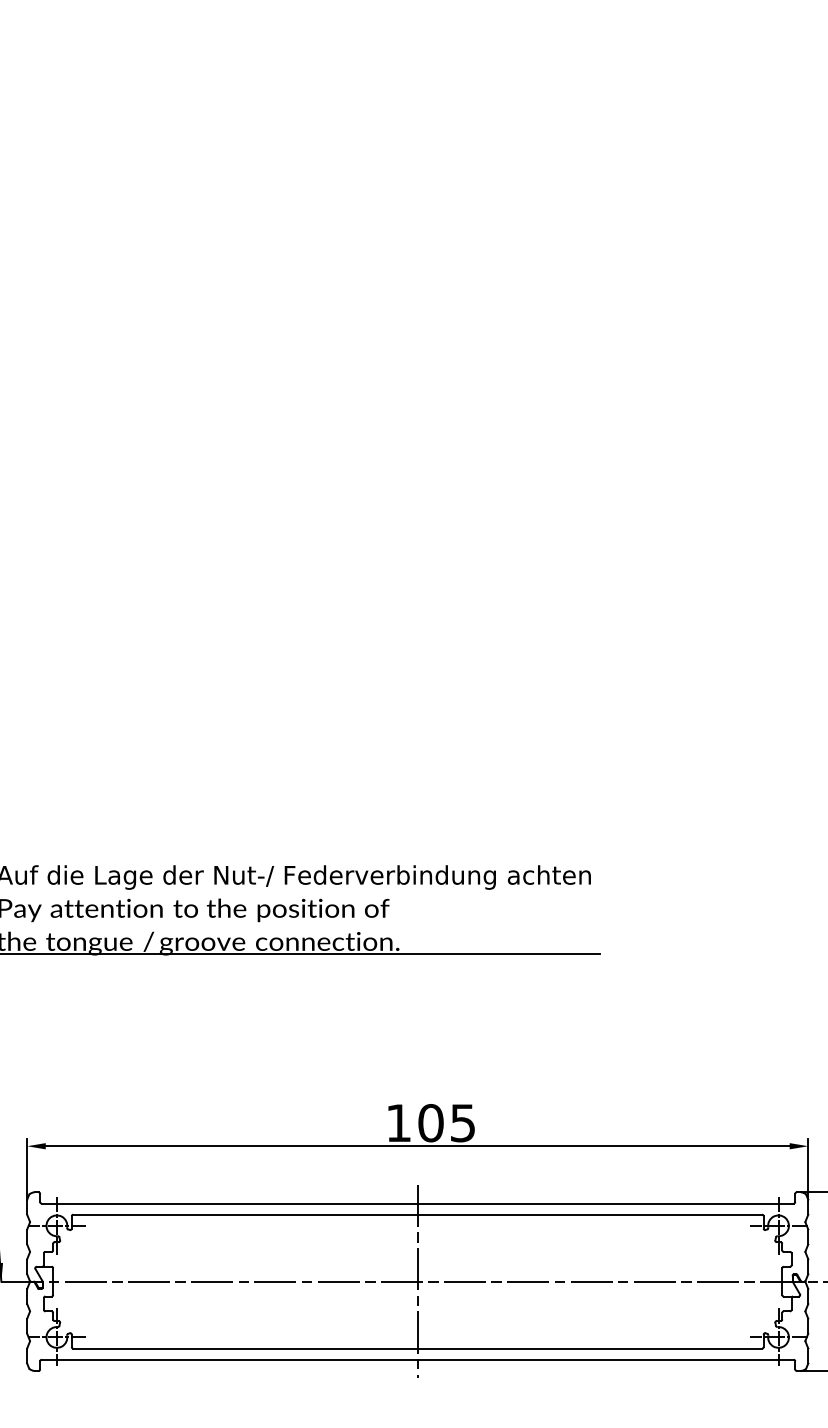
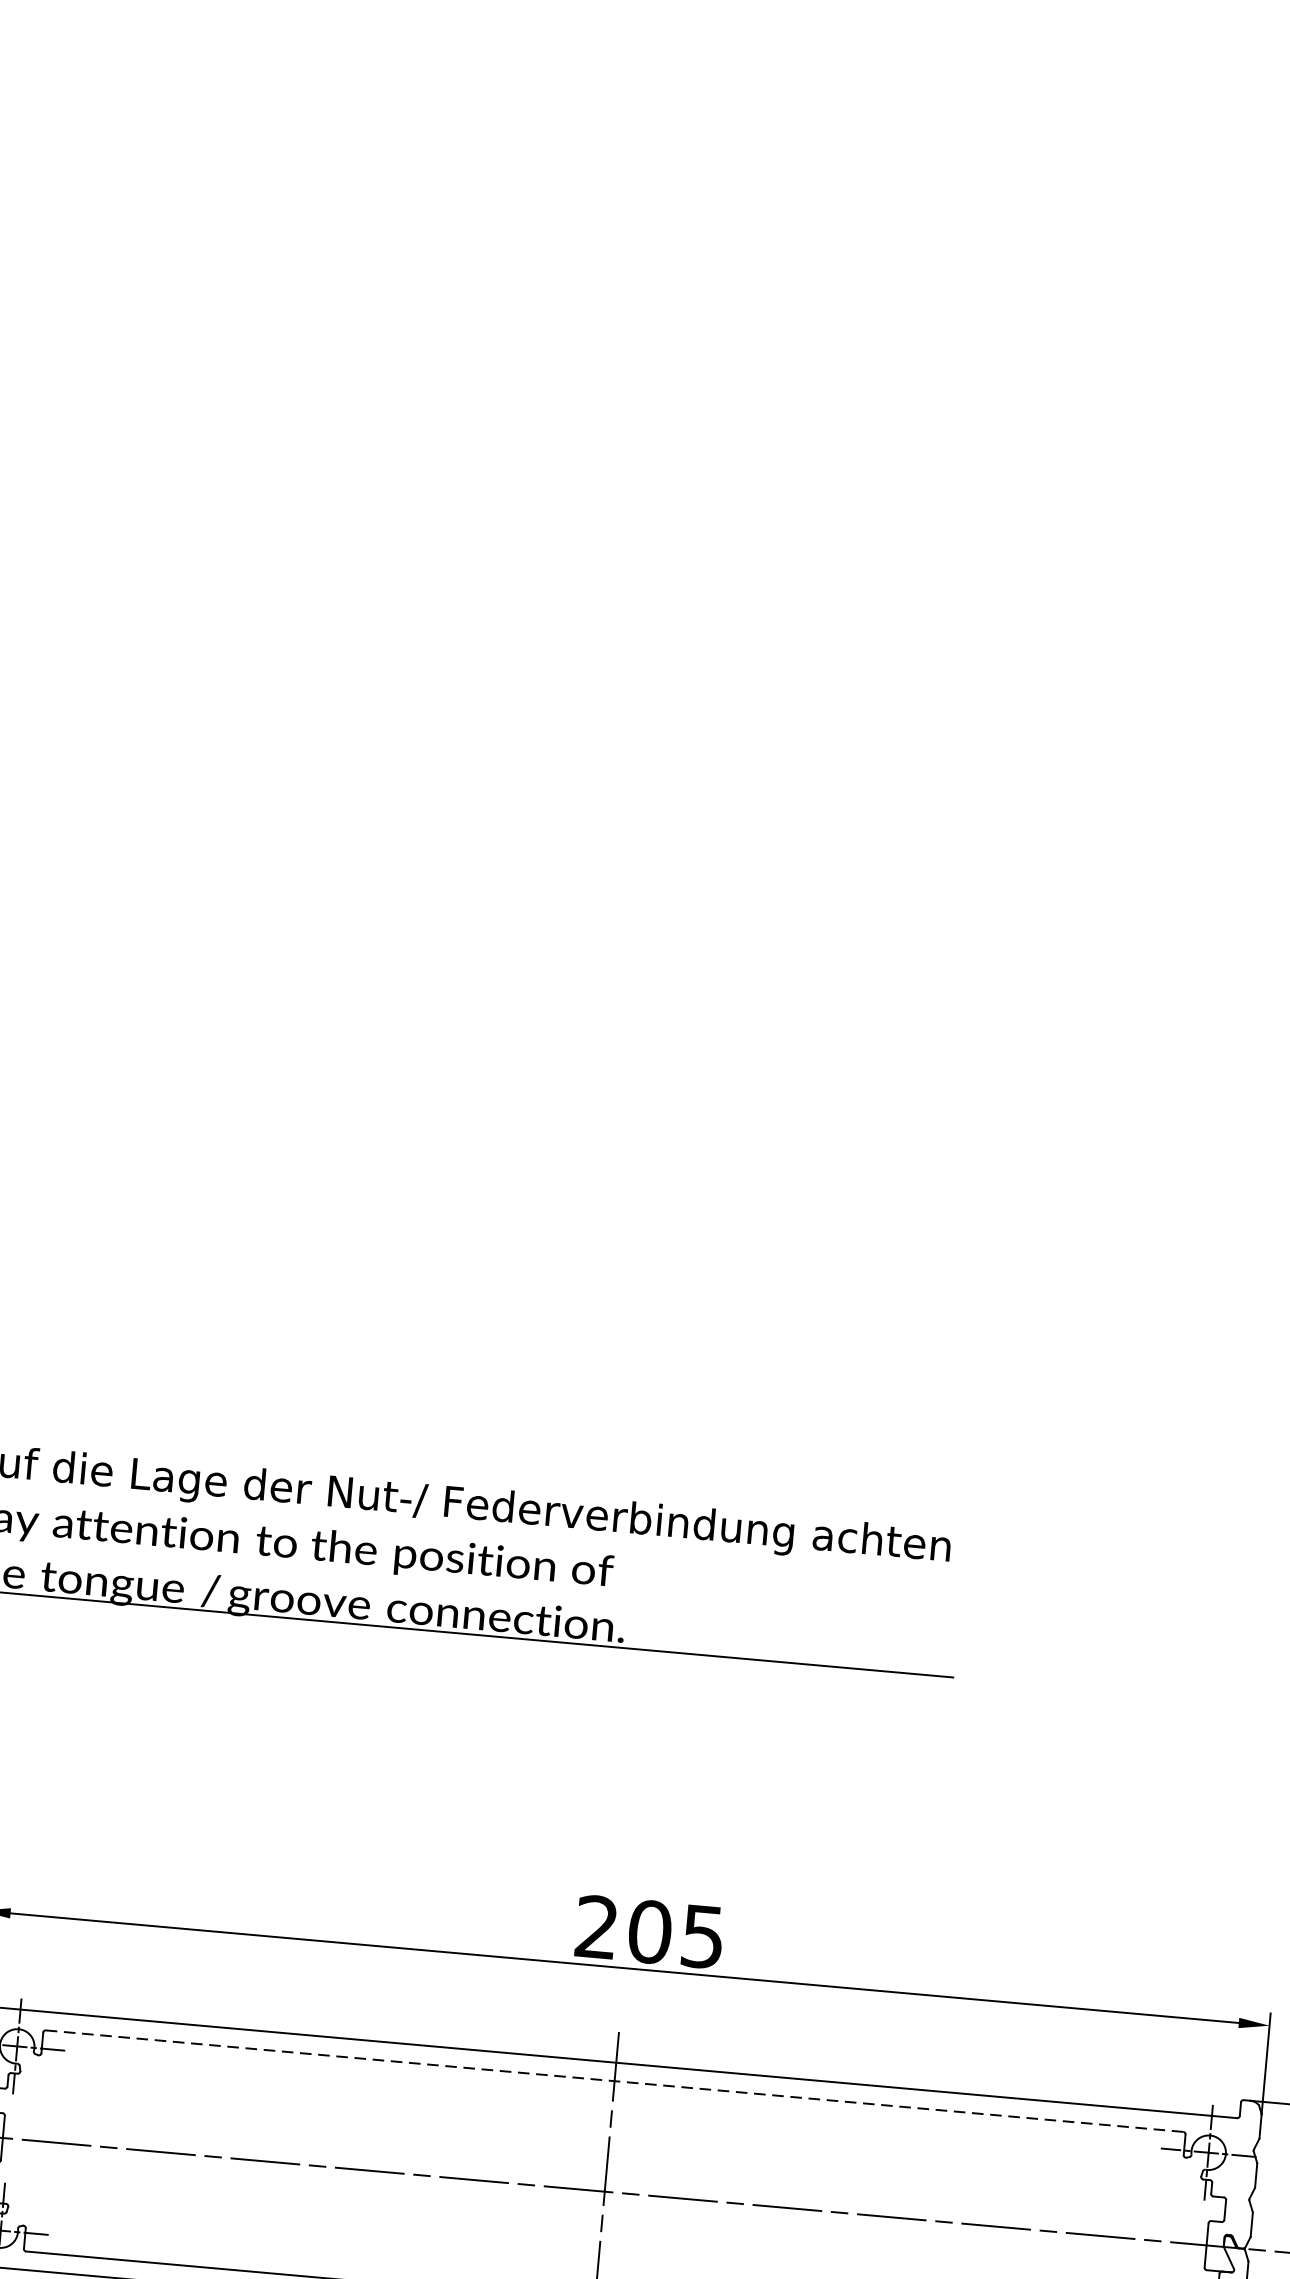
text: (398, 1122) -> (596, 1926), 105 -> 205
line: (417, 1214) -> (614, 2080), solid -> dashed

